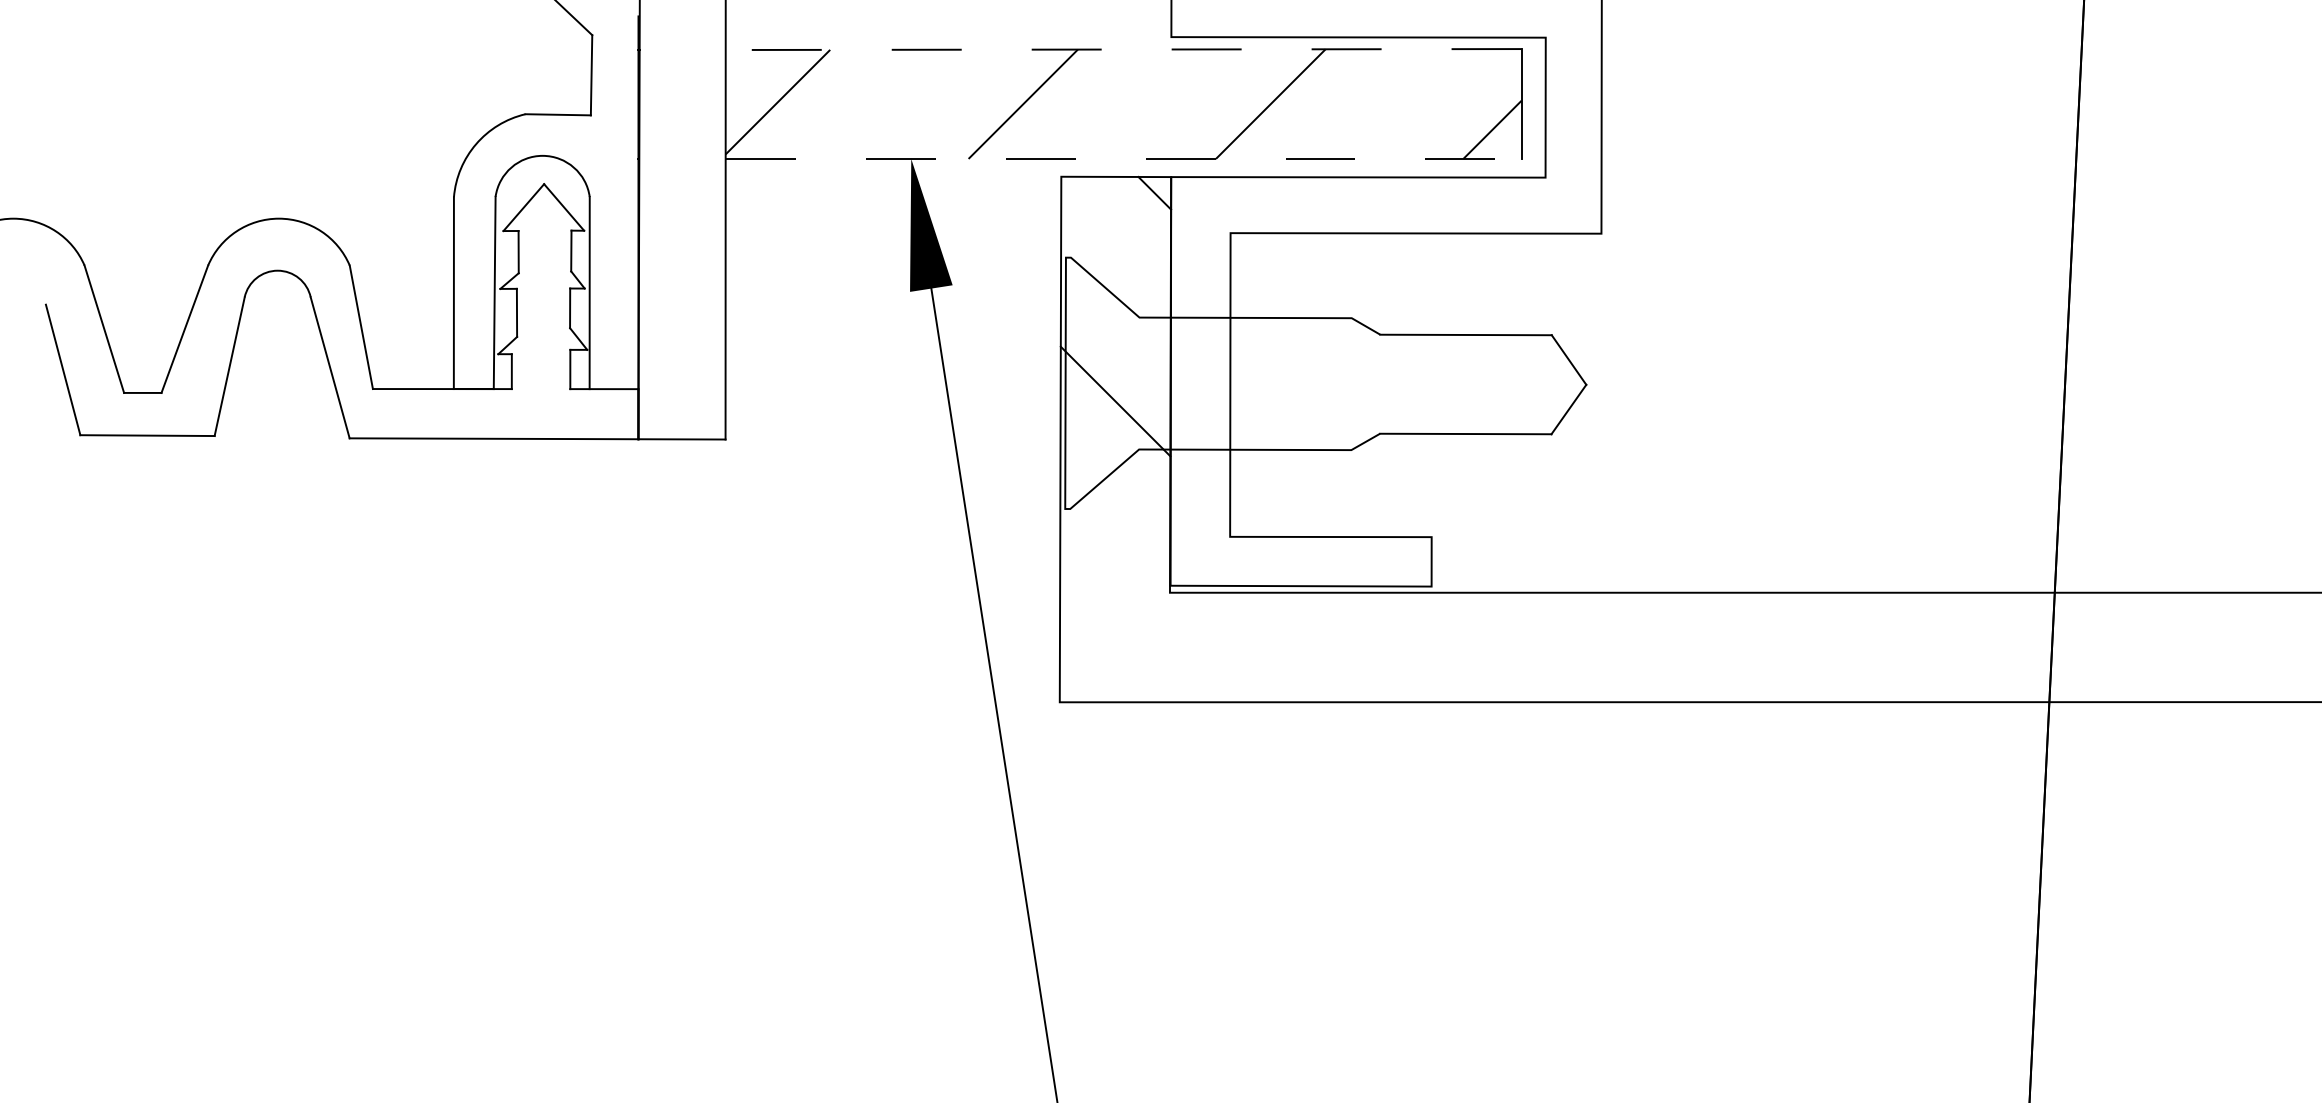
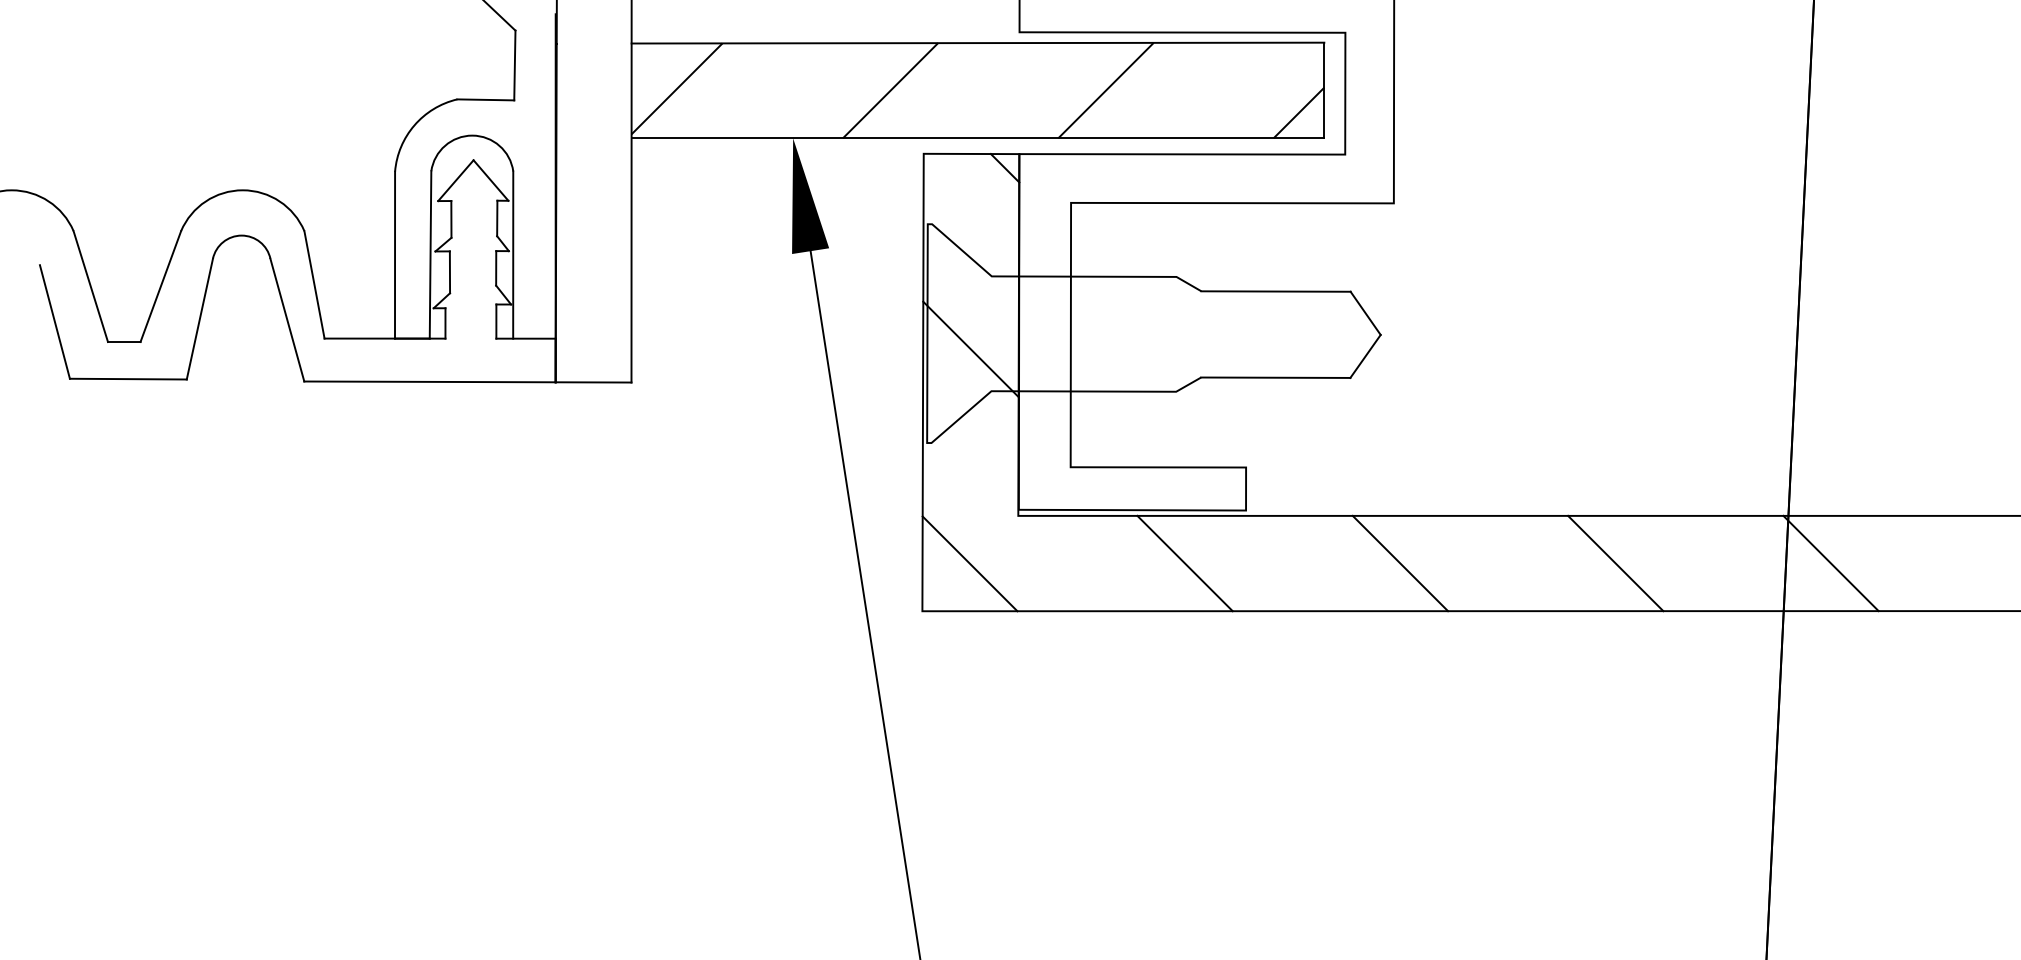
line: (1123, 49) -> (977, 43), dashed -> solid
line: (1123, 158) -> (977, 137), dashed -> solid
line: (1114, 647) -> (970, 563), added
line: (1361, 647) -> (1185, 563), added
line: (1608, 647) -> (1400, 563), added
line: (1856, 647) -> (1615, 563), added
line: (2103, 647) -> (1830, 563), added

